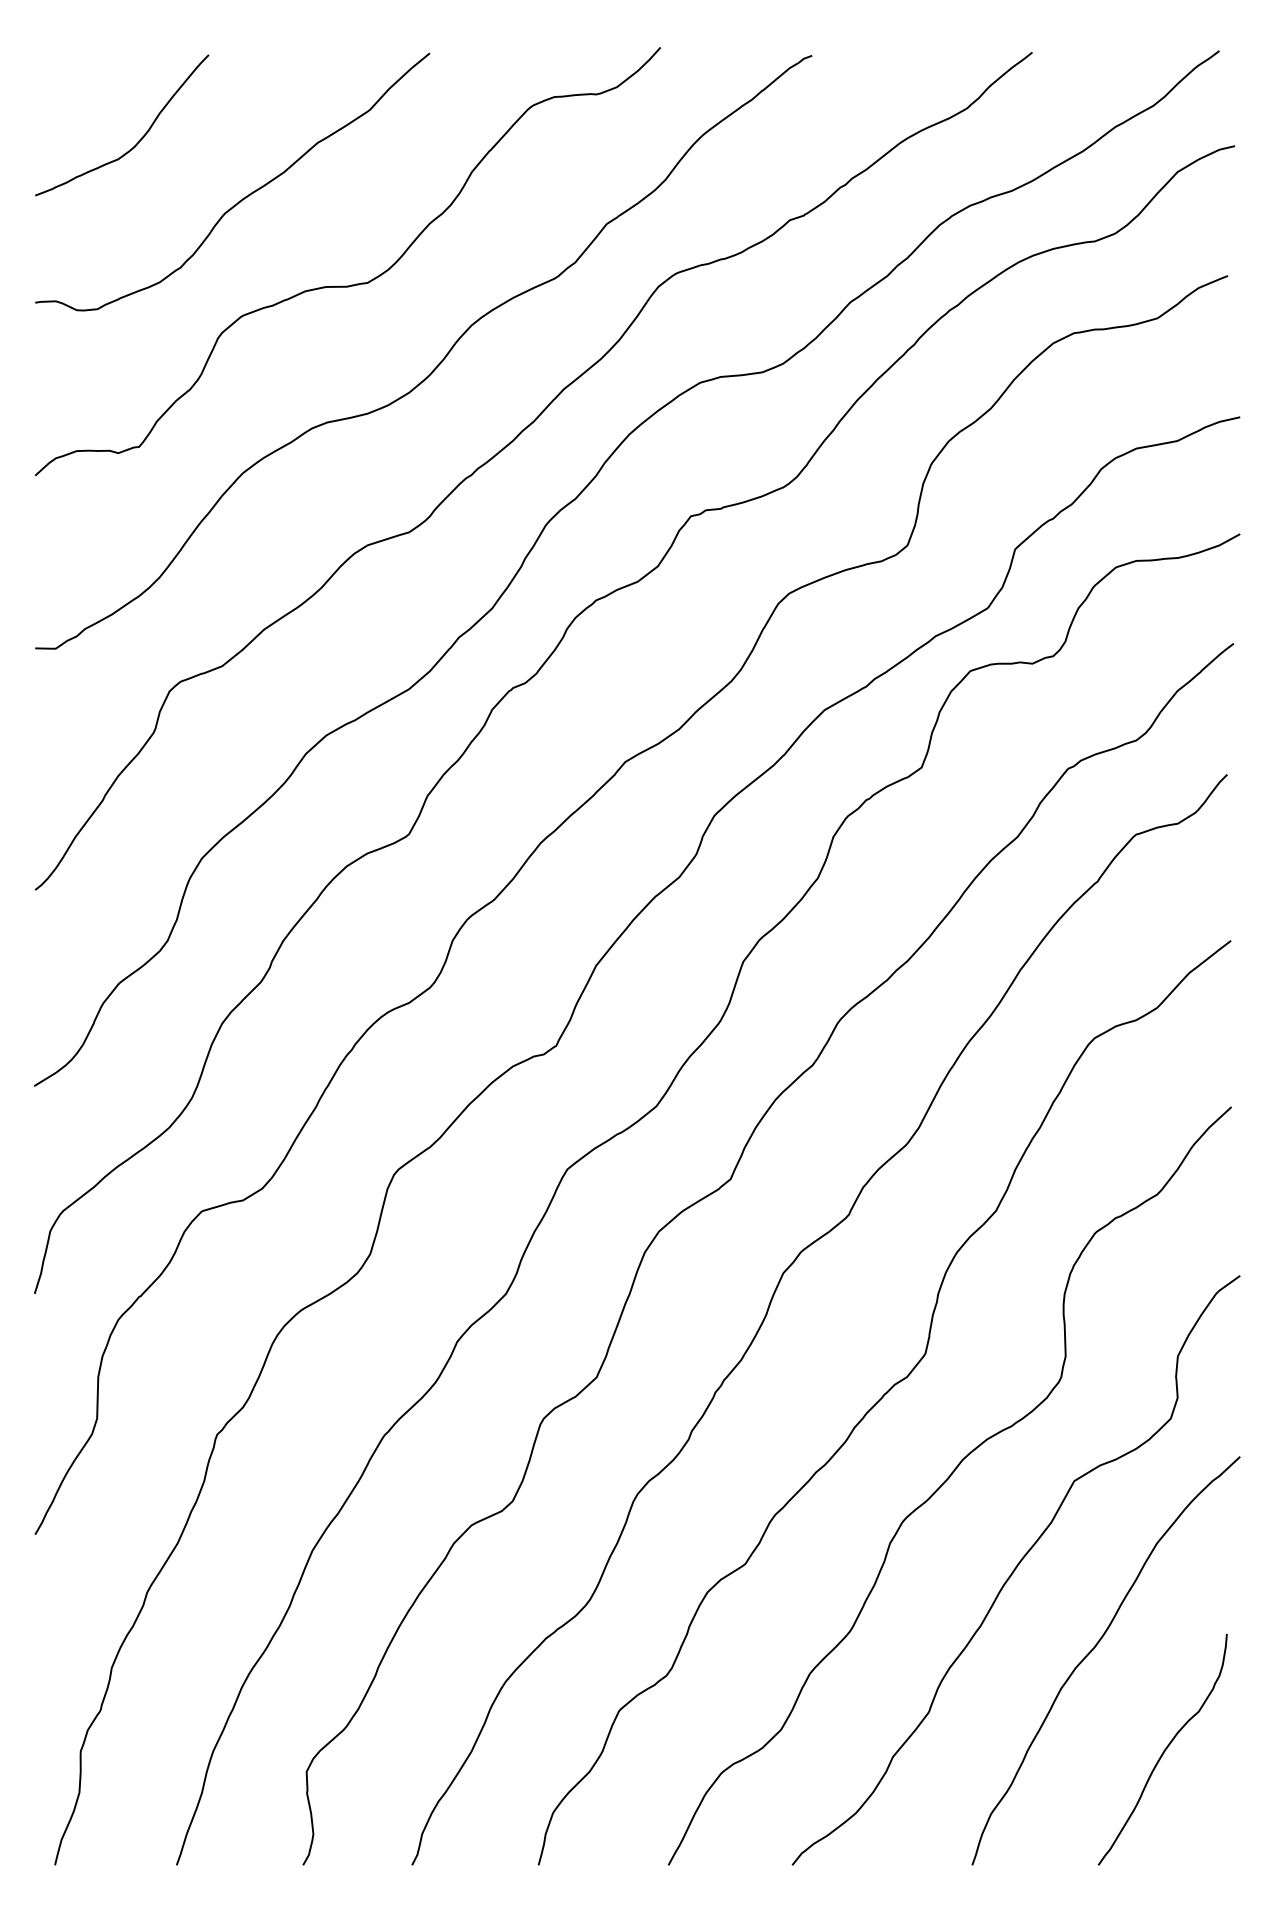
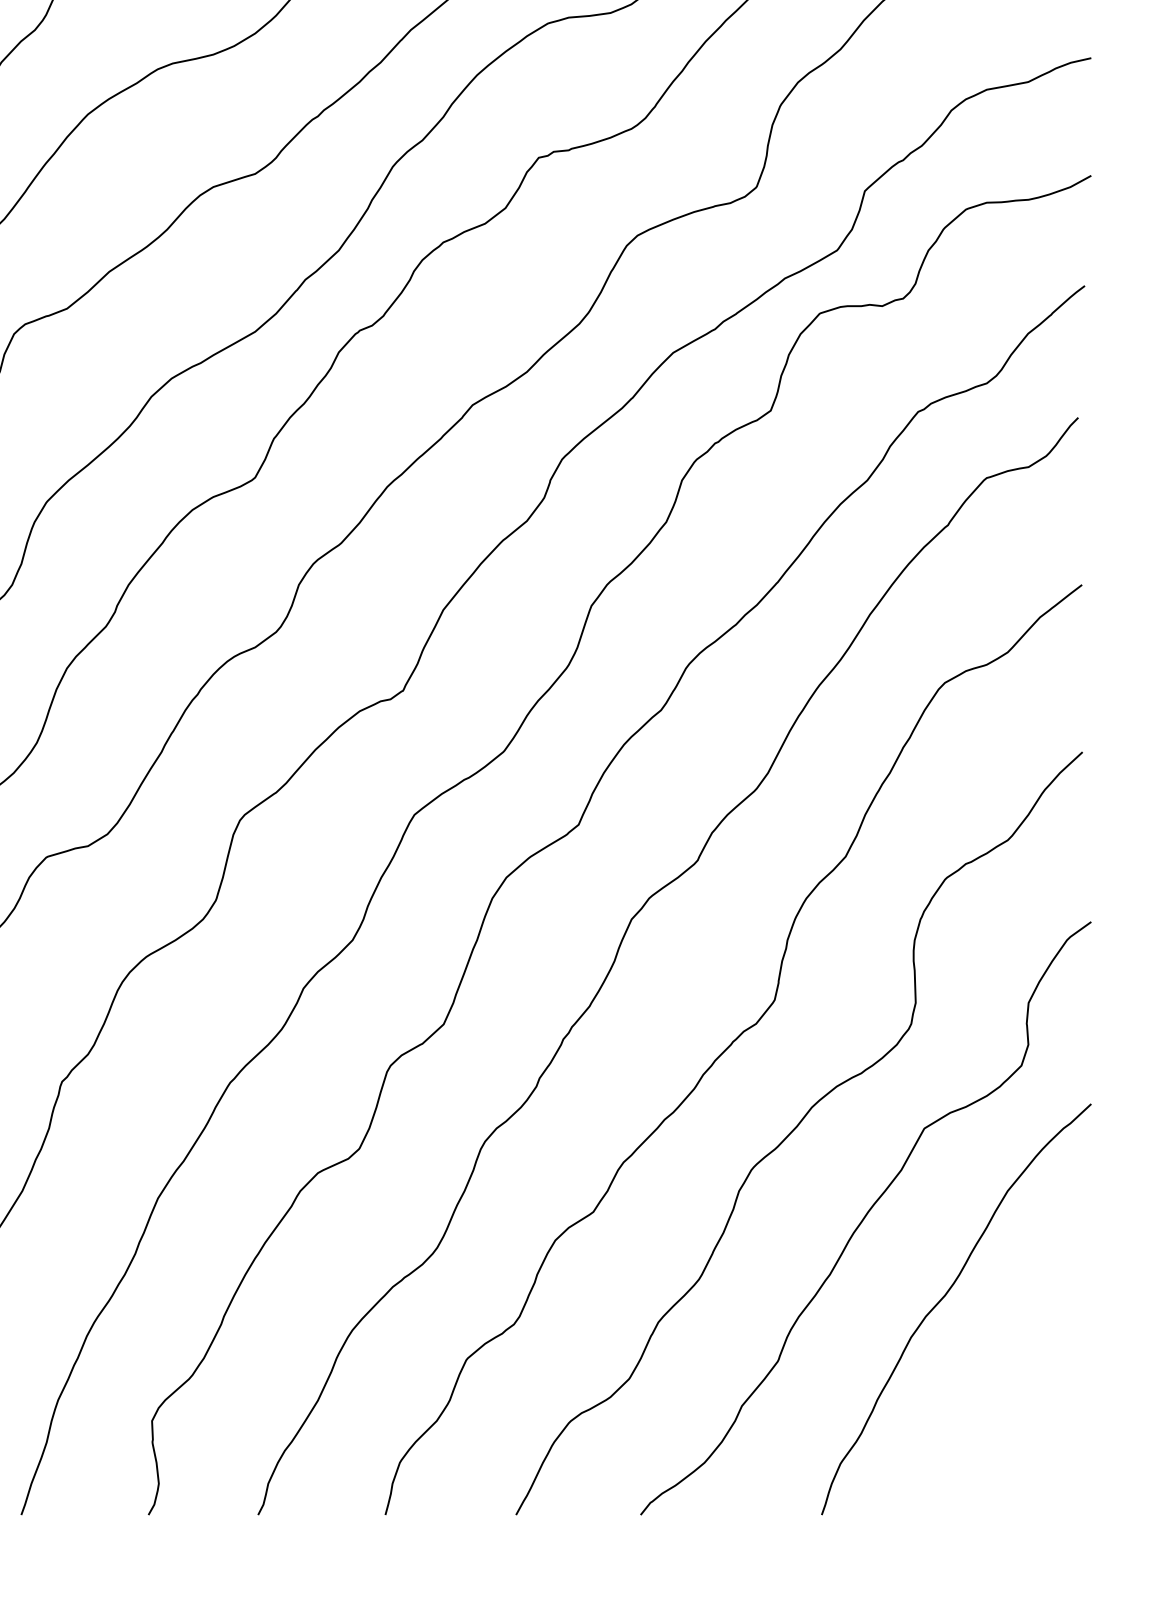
curve: (1163, 1750) -> (1014, 1399), removed

